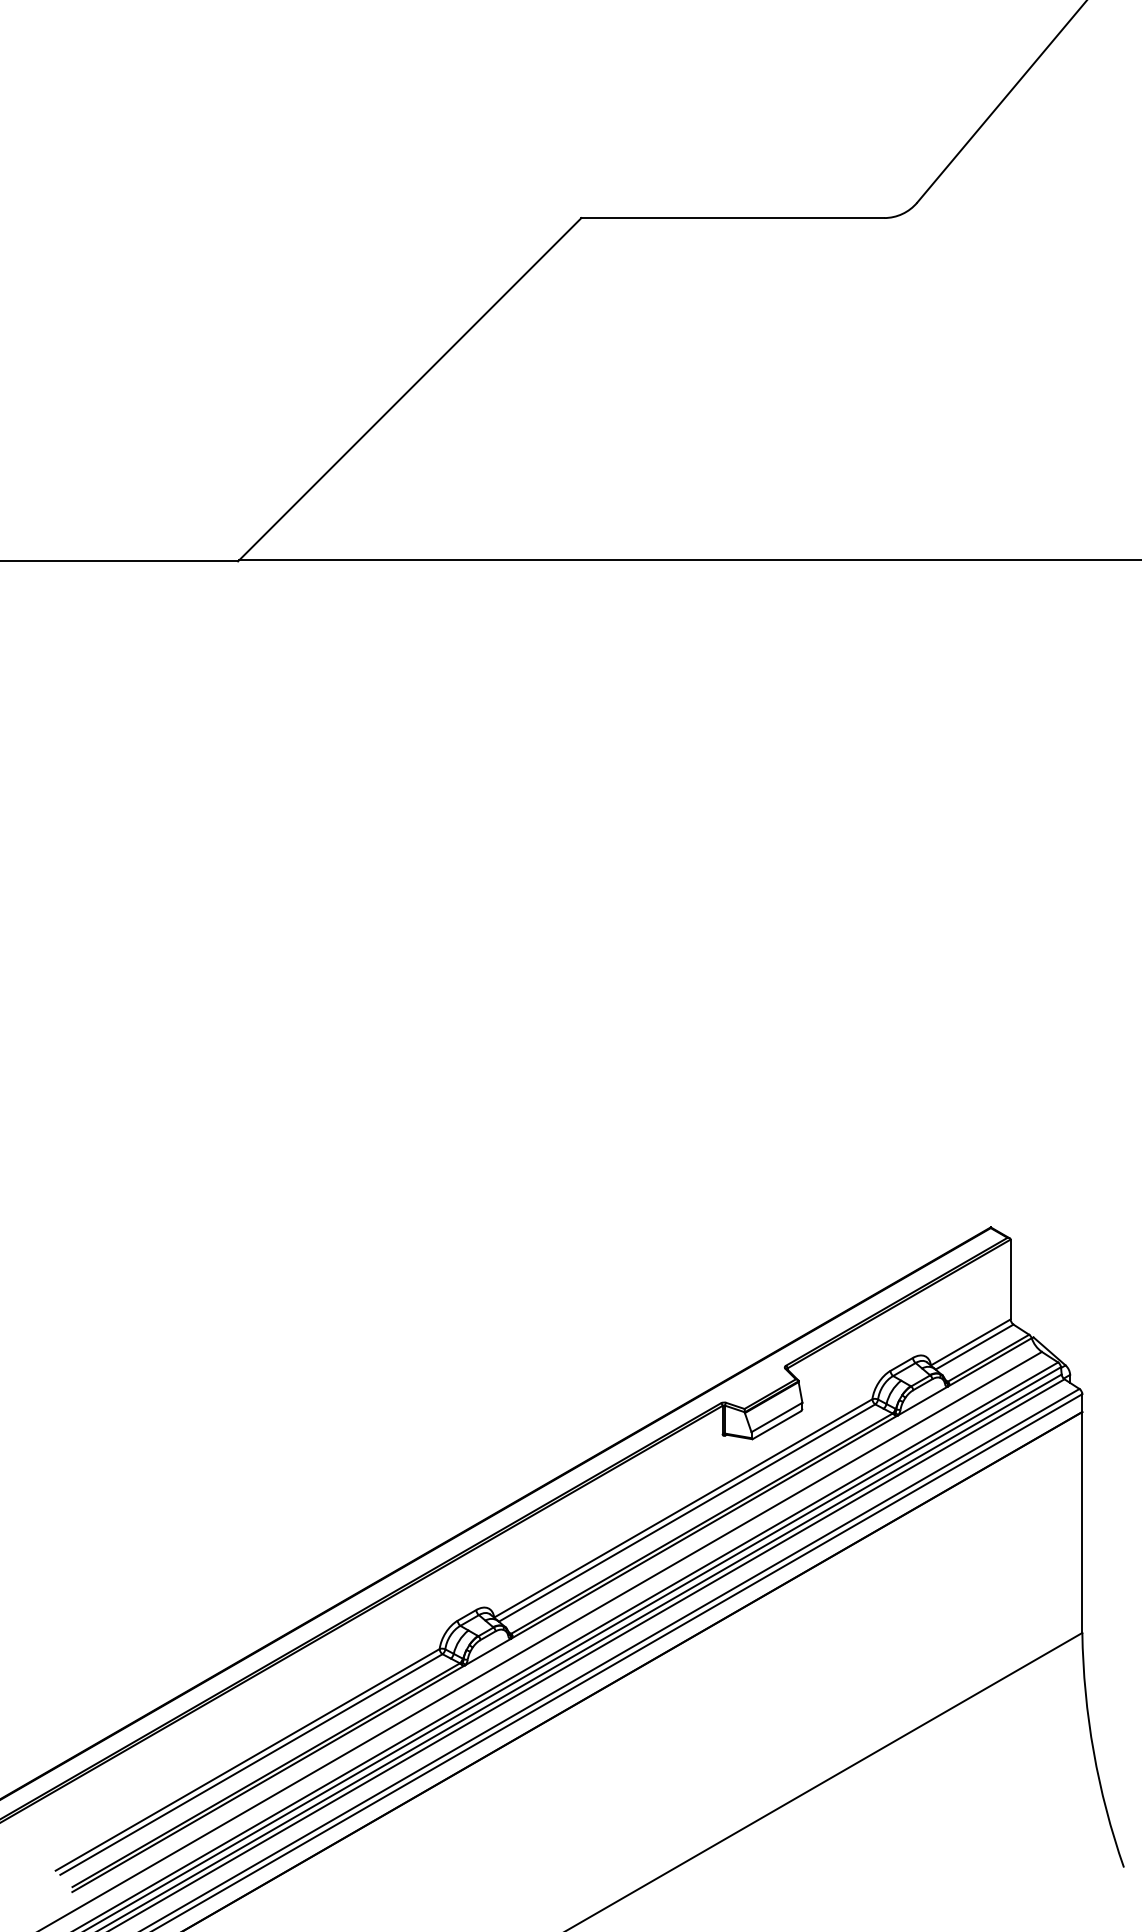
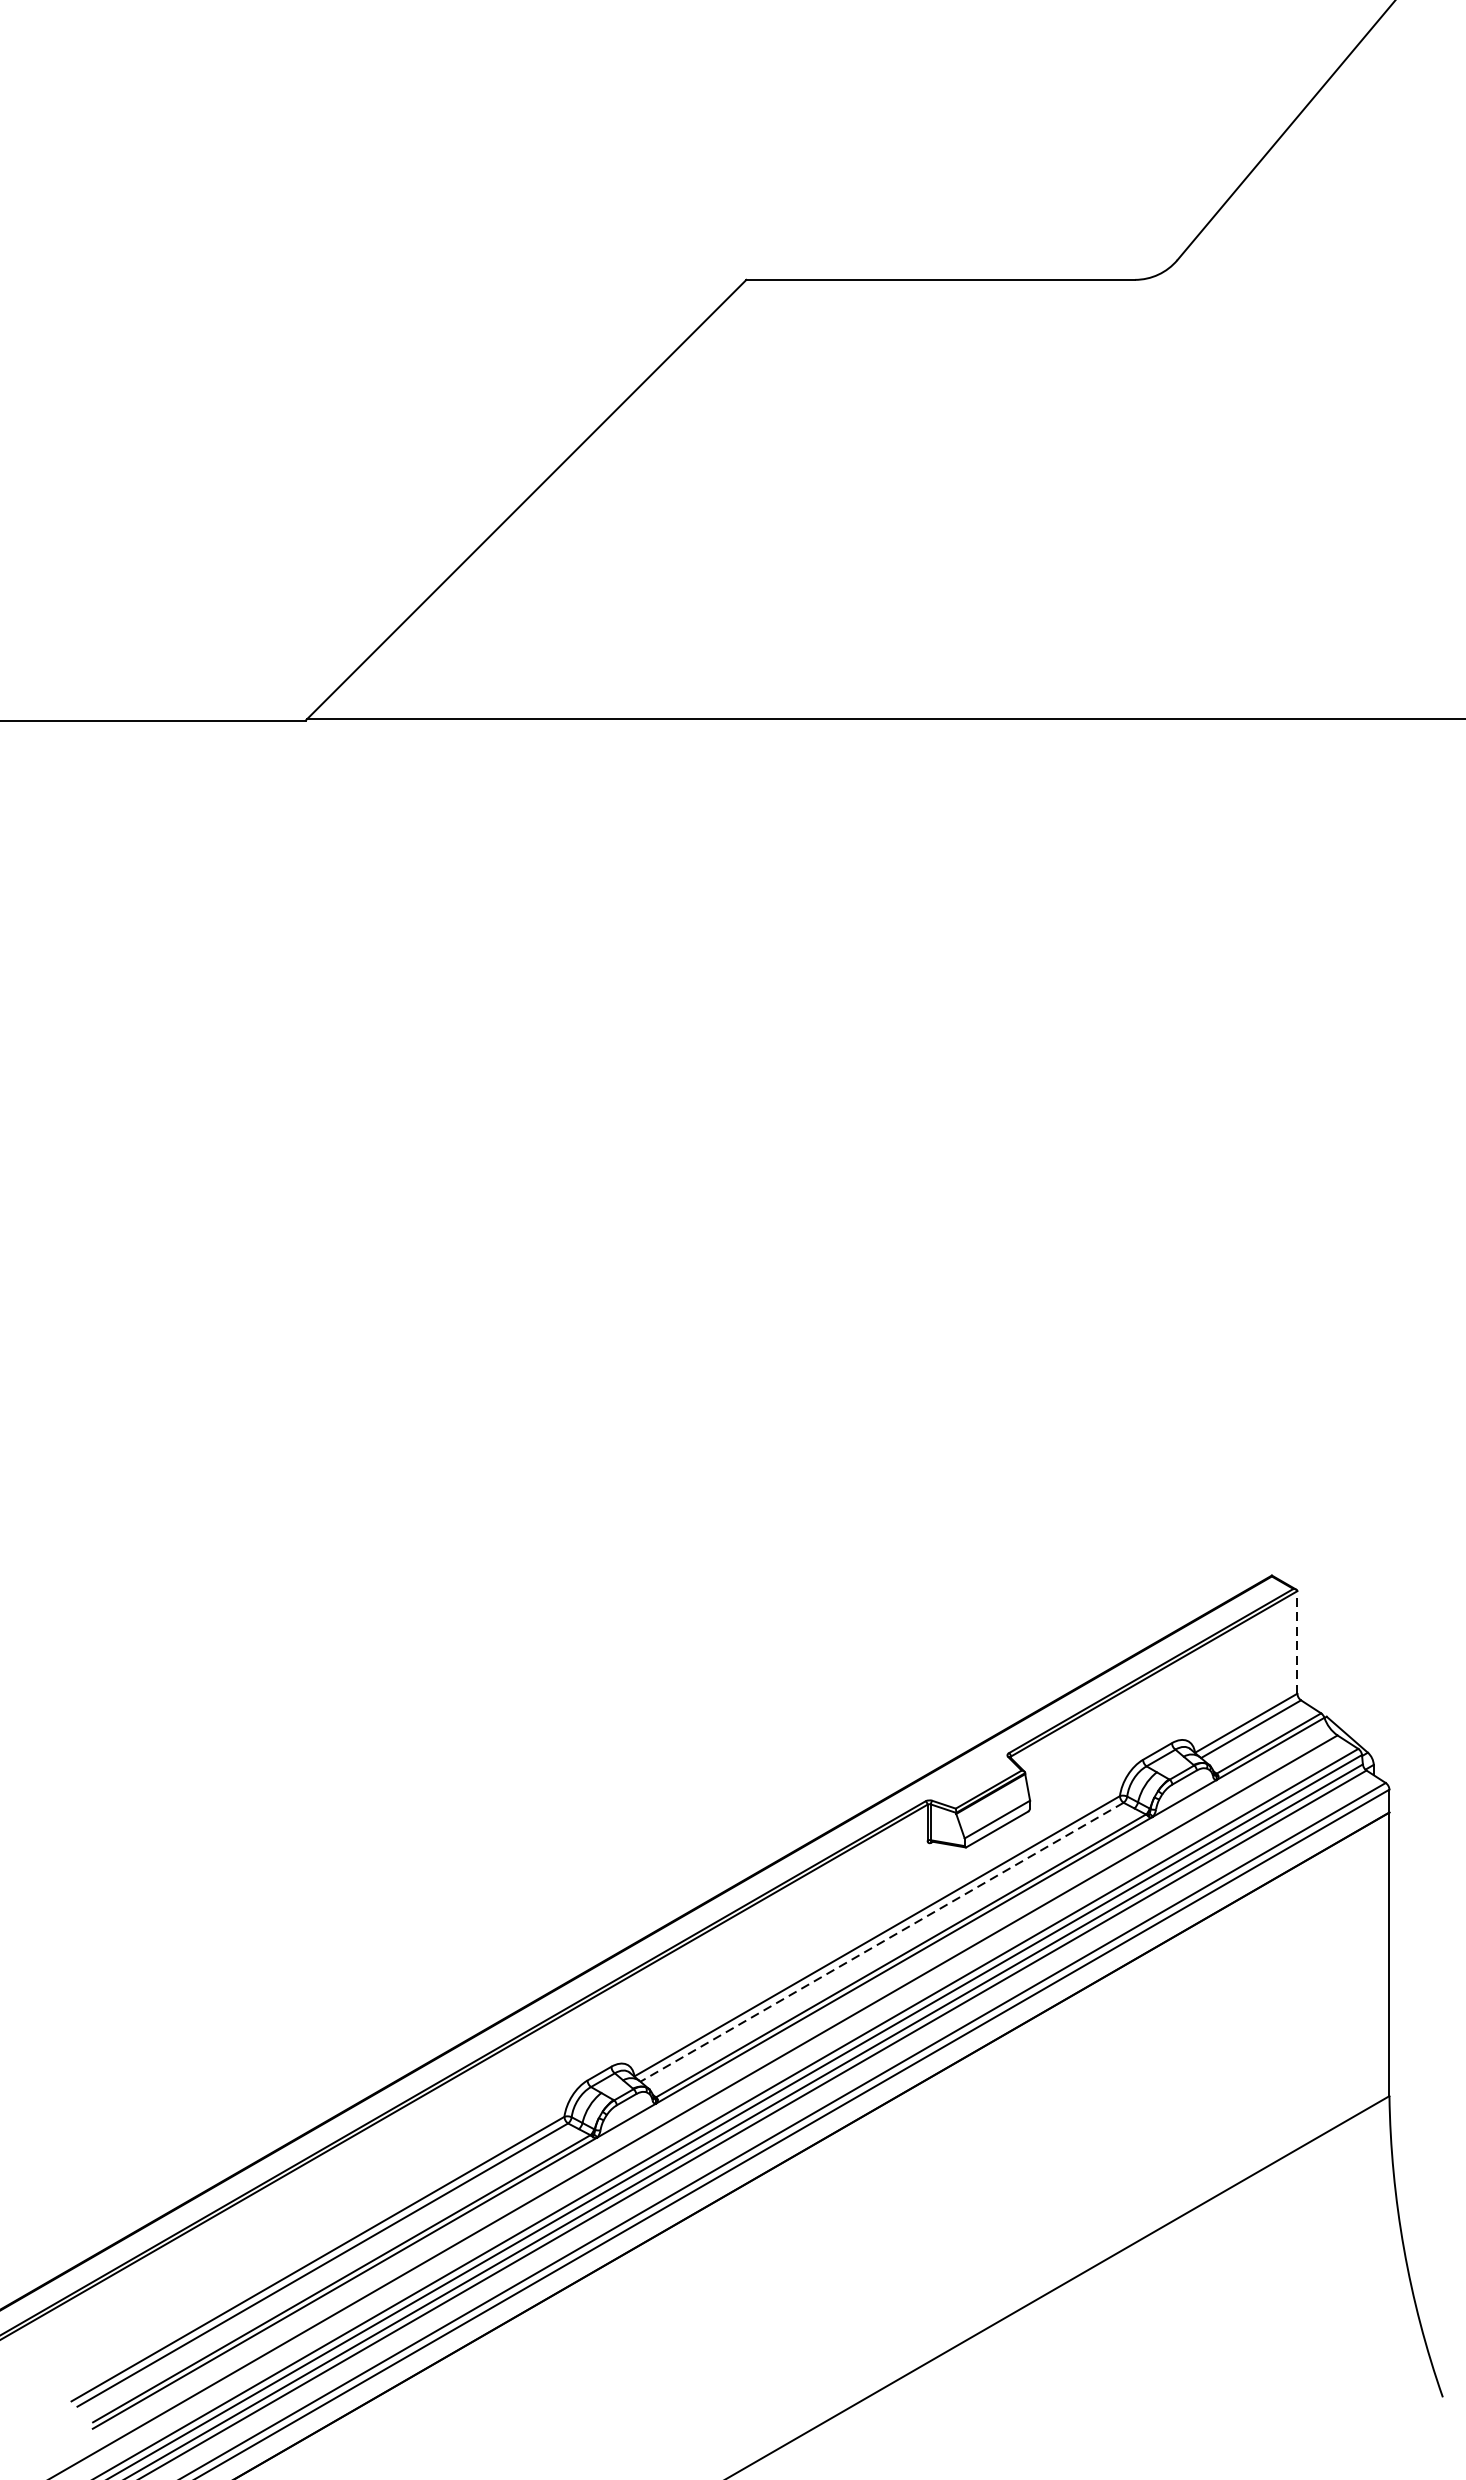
line: (1010, 1279) -> (1297, 1642), solid -> dashed
line: (686, 1513) -> (881, 1942), solid -> dashed

